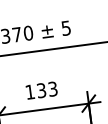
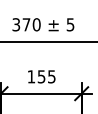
text: (46, 89) -> (46, 76), 133 -> 155

